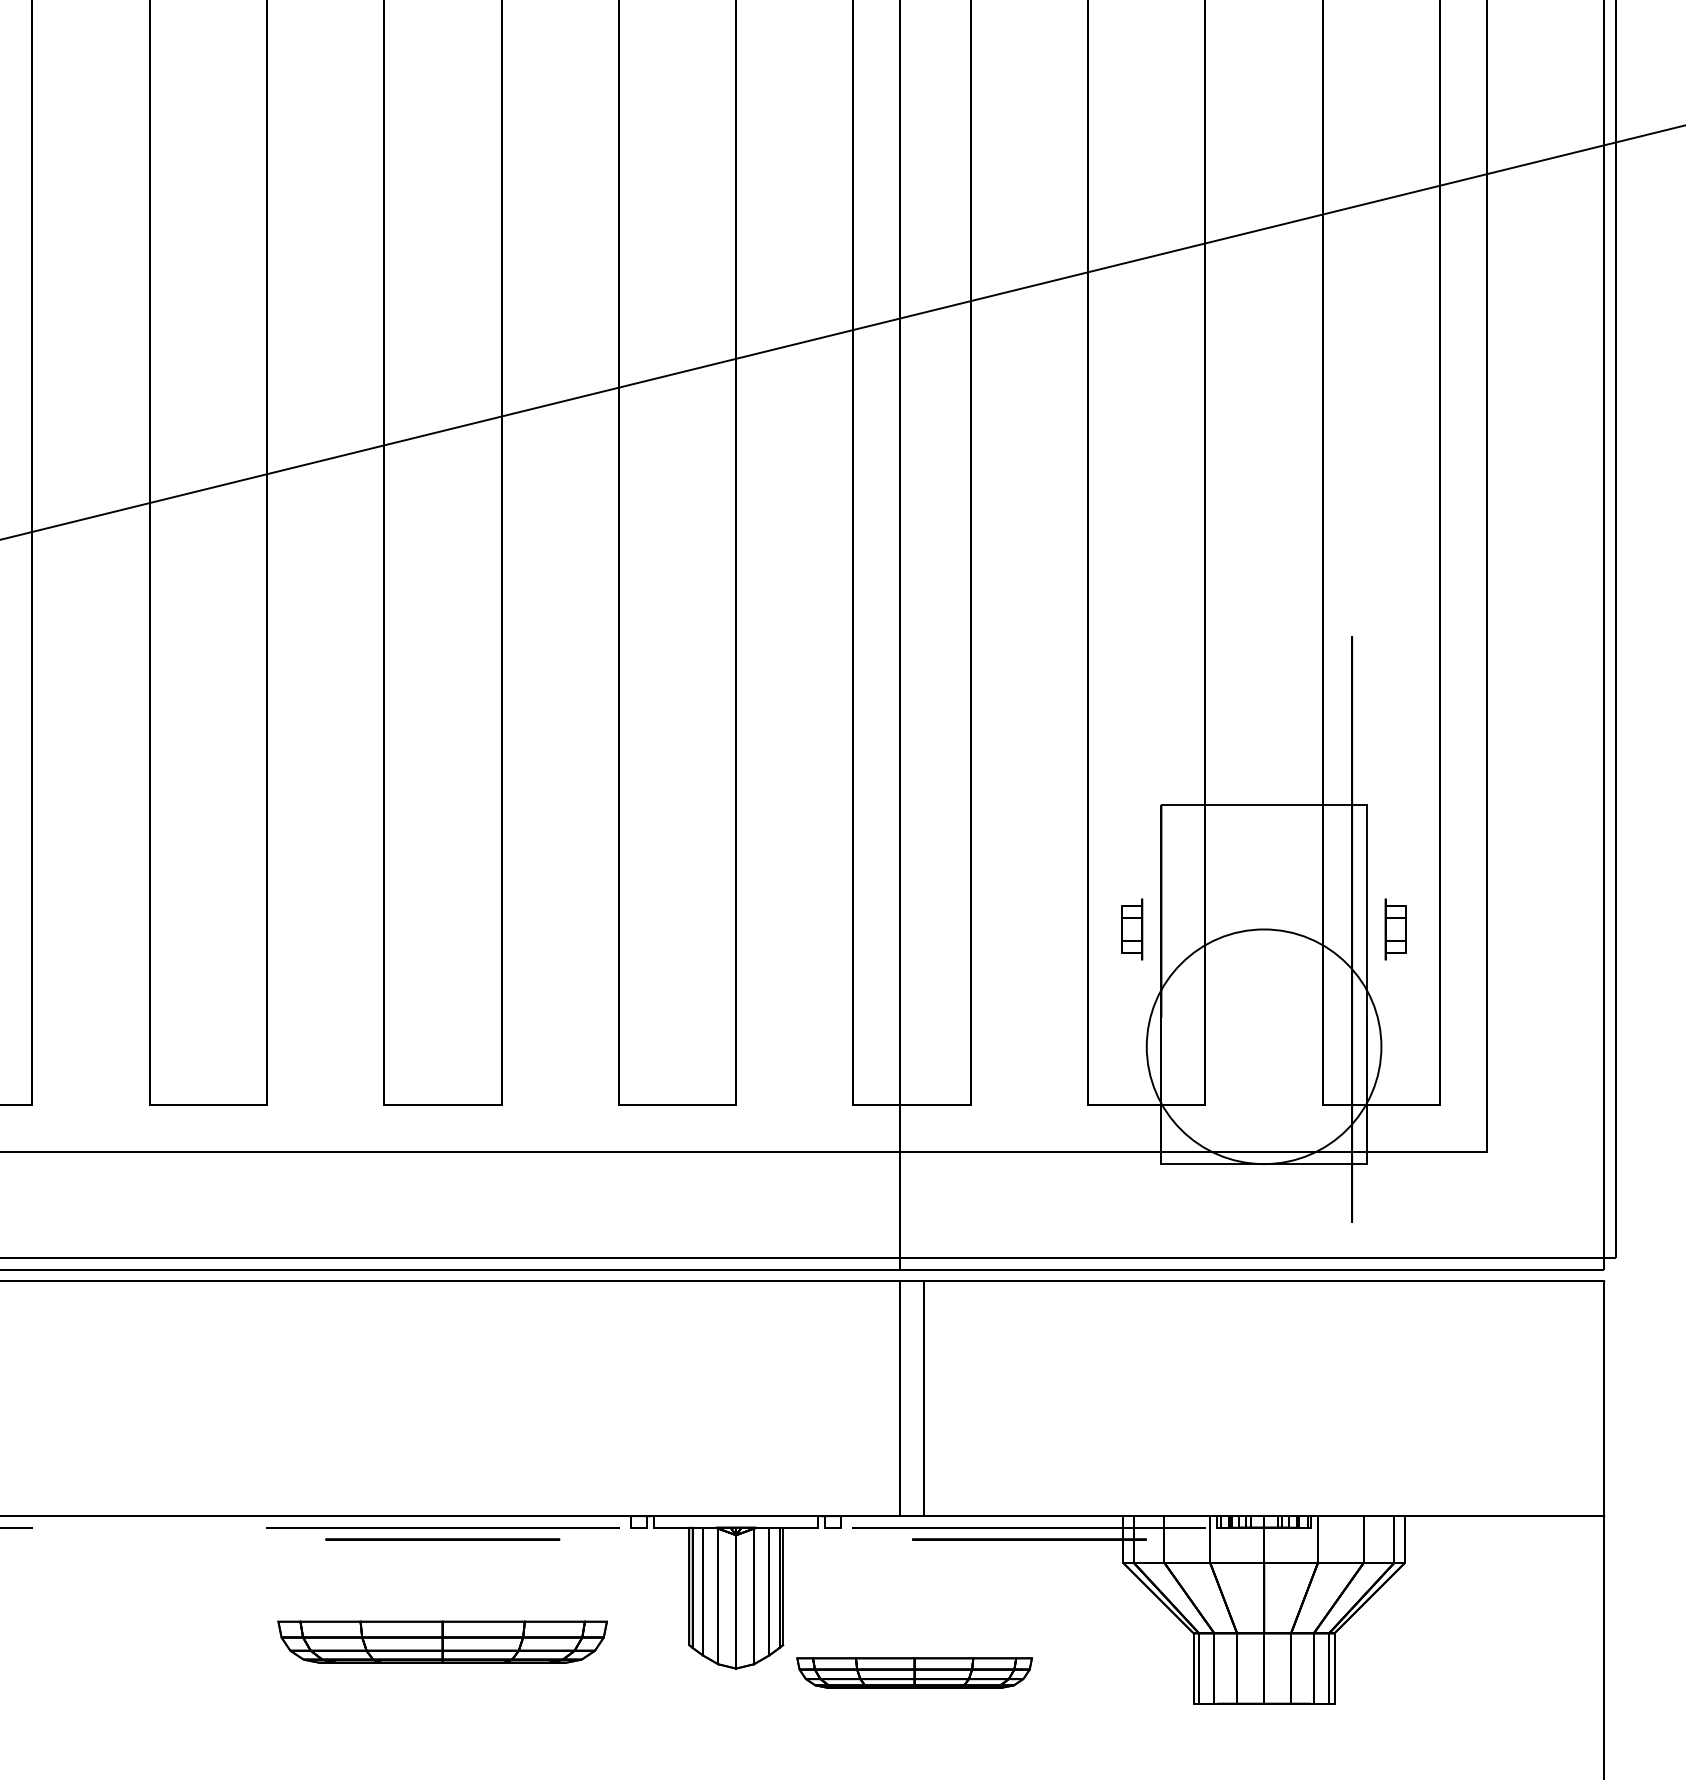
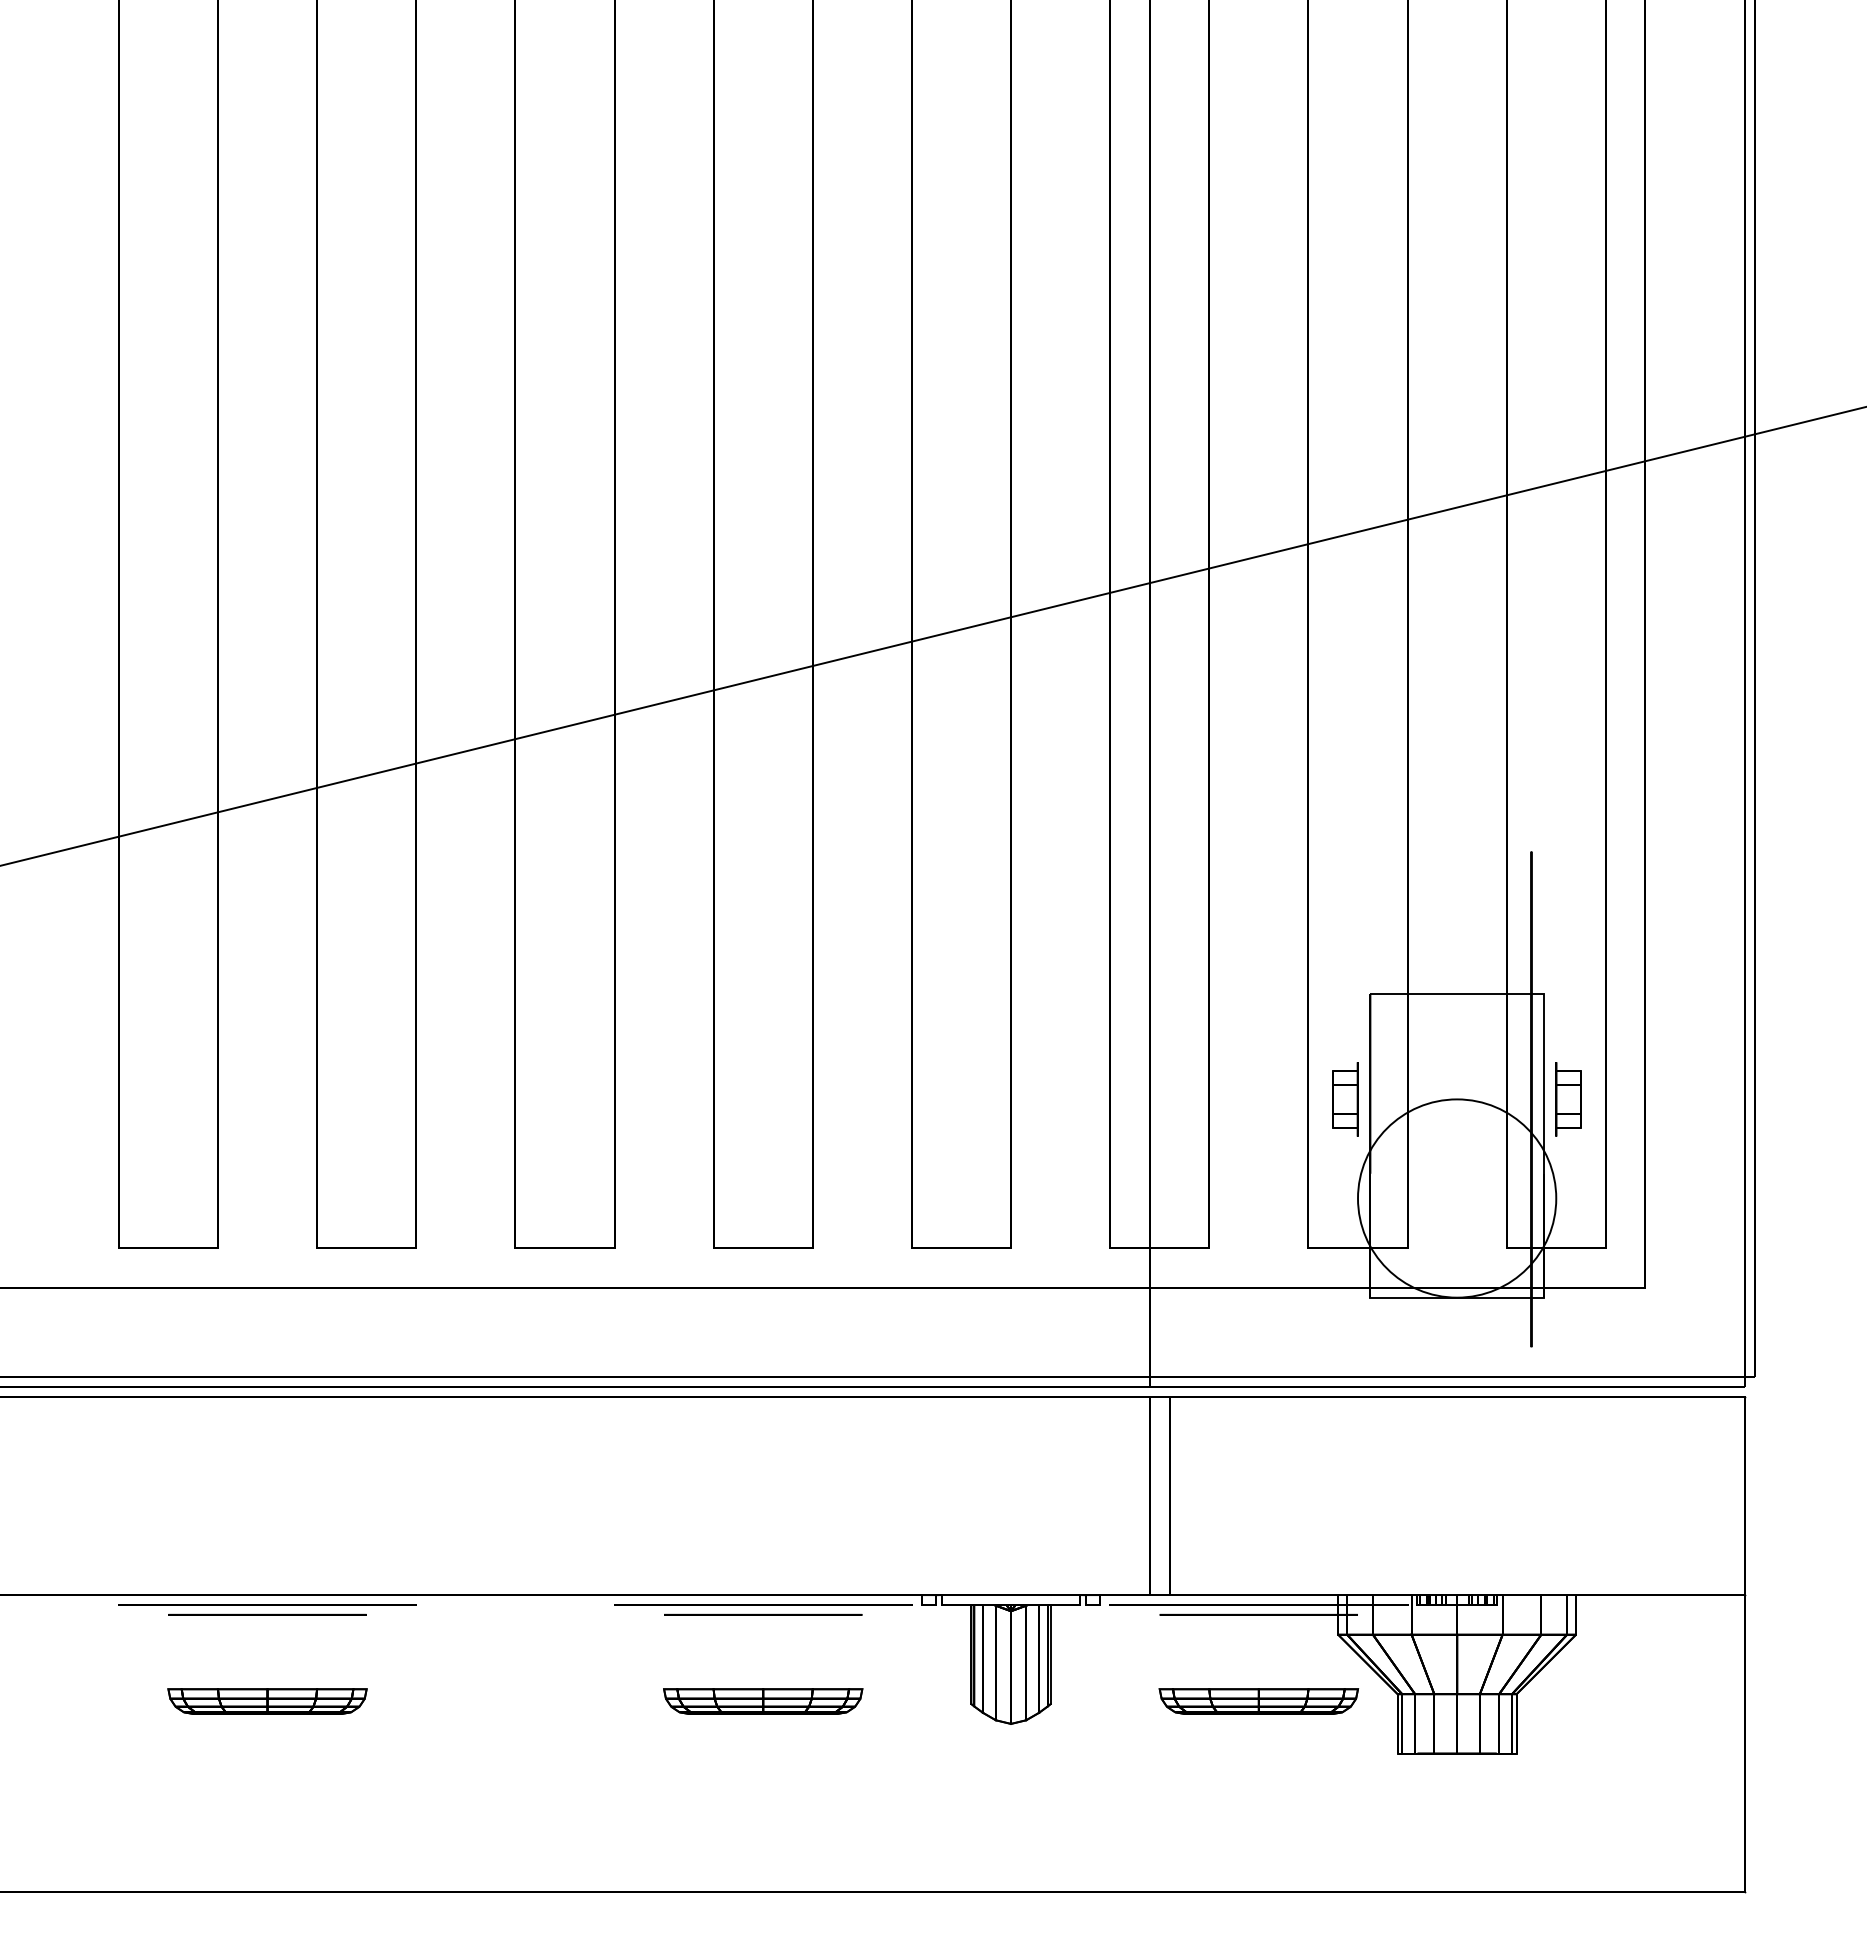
part: (1131, 929) -> (1345, 1099), size x1.43
part: (1395, 929) -> (1568, 1099), size x1.43
part: (443, 1642) -> (763, 1701), size x0.71
part: (914, 1672) -> (1258, 1701), moved

